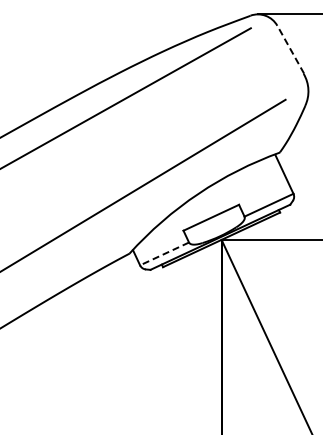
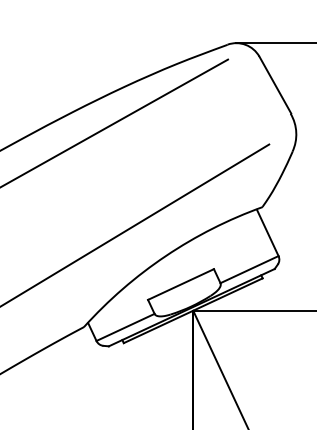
line: (290, 49) -> (275, 84), dashed -> solid
line: (164, 253) -> (125, 326), dashed -> solid

